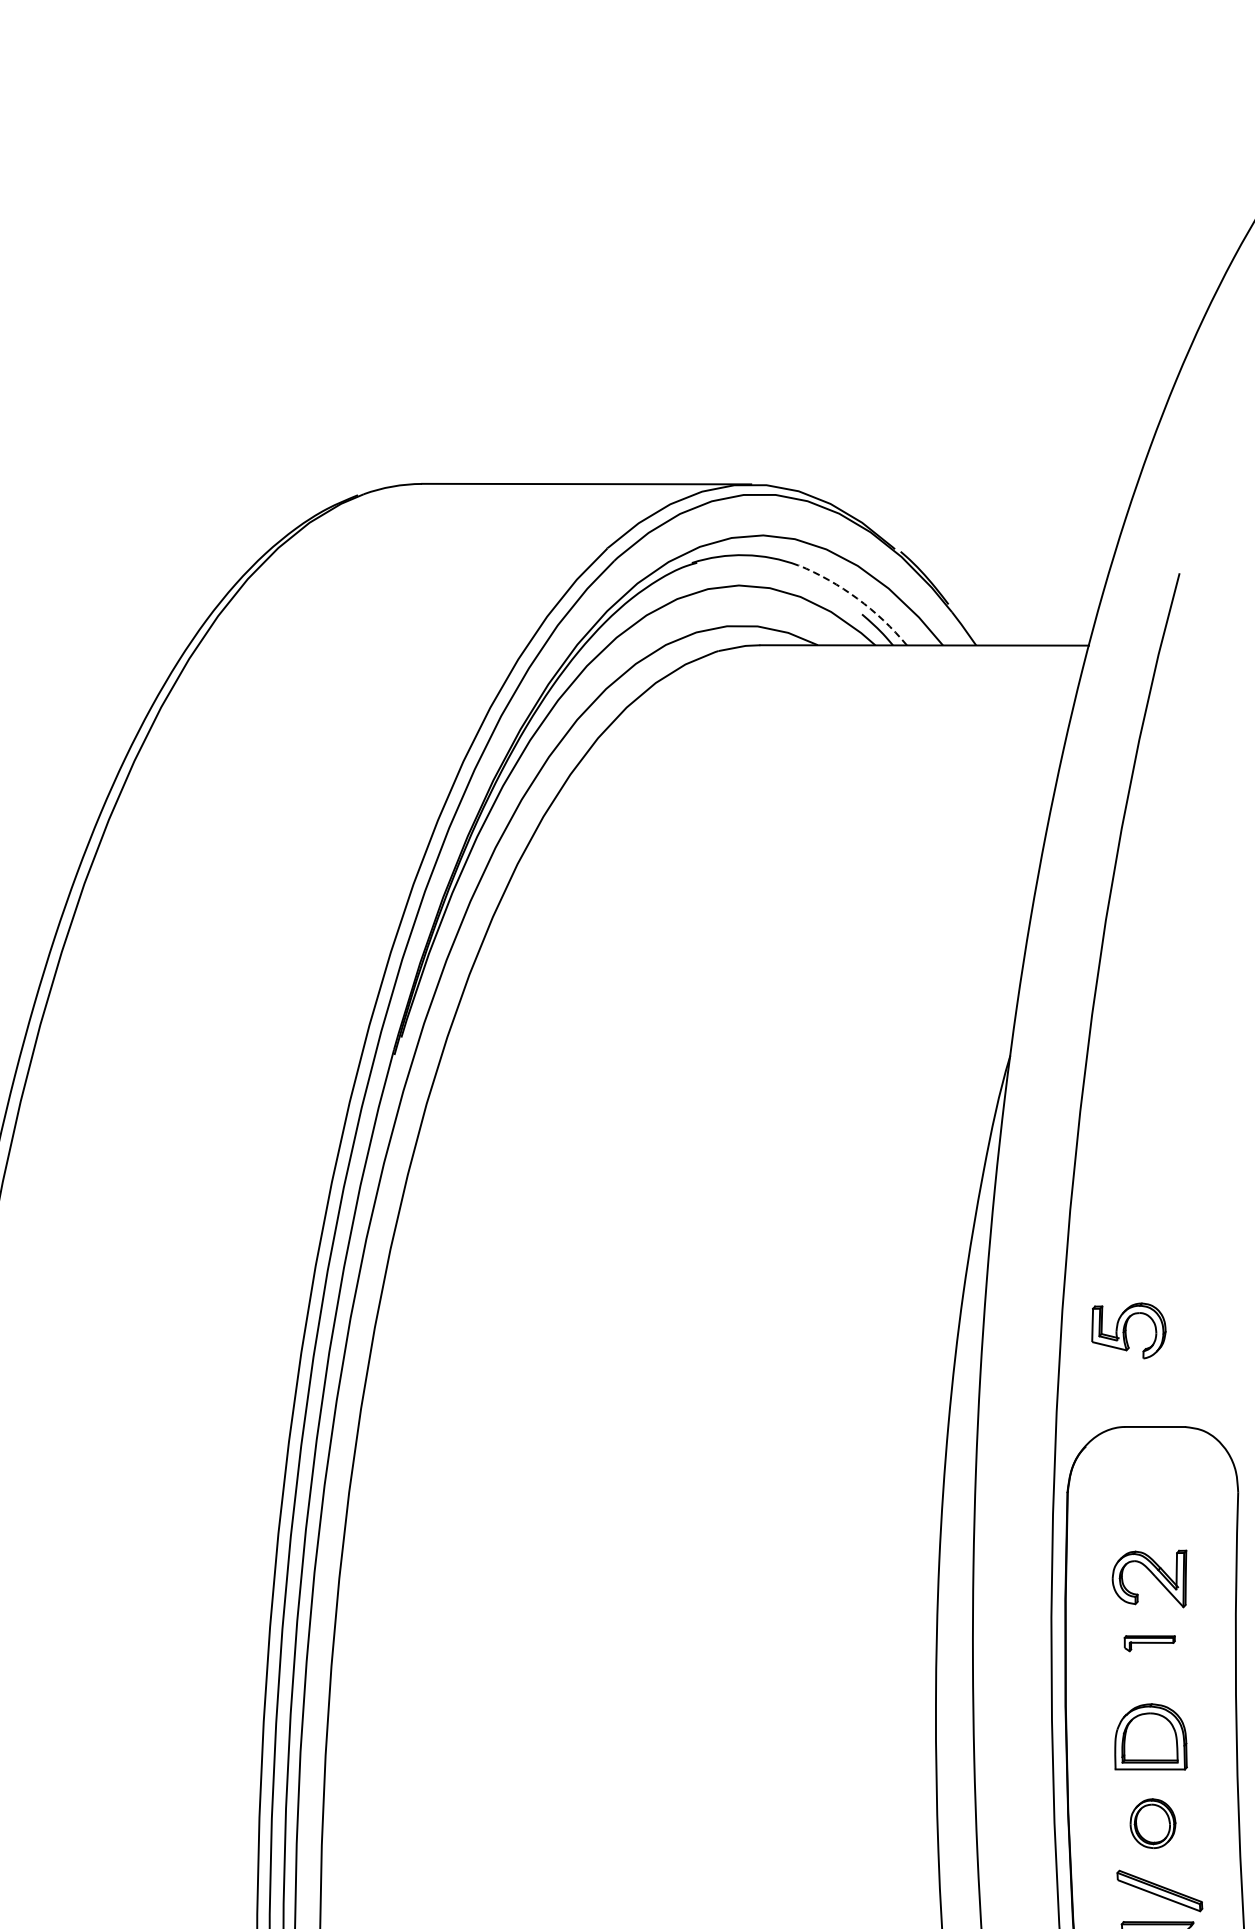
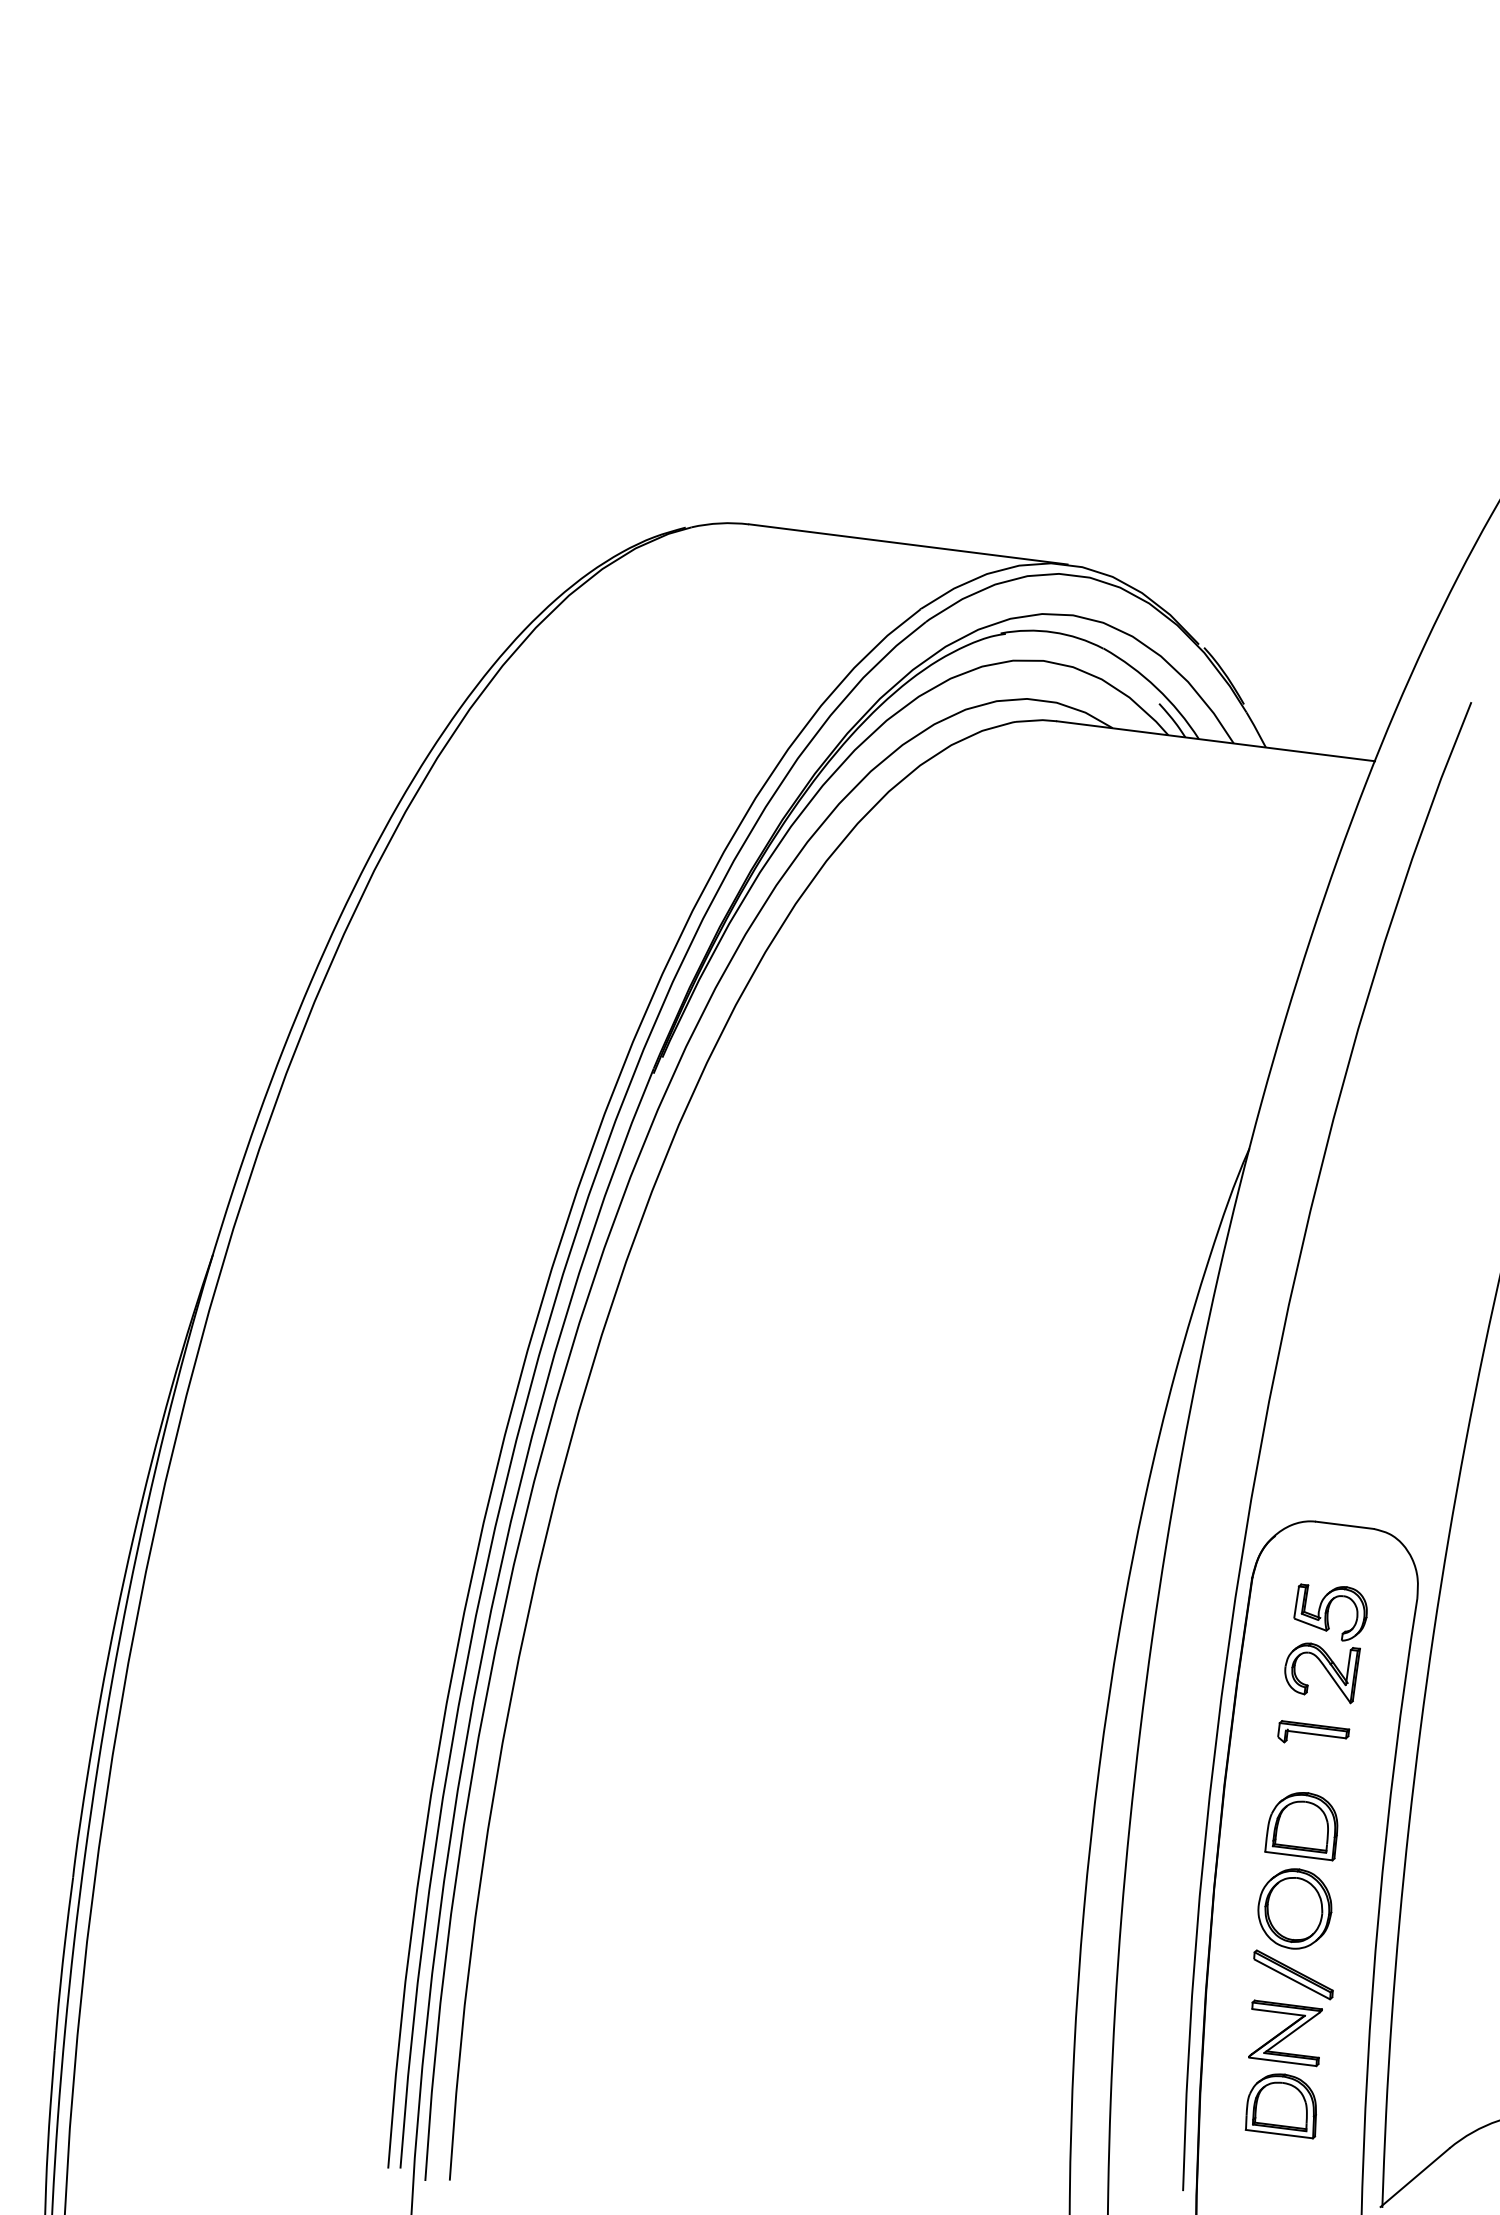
arc: (857, 598) -> (1156, 687), dashed -> solid
part: (1128, 1331) -> (1330, 1612), moved
part: (1149, 1640) -> (1313, 1731), size x1.43
part: (1152, 1823) -> (1294, 1908), size x1.67

